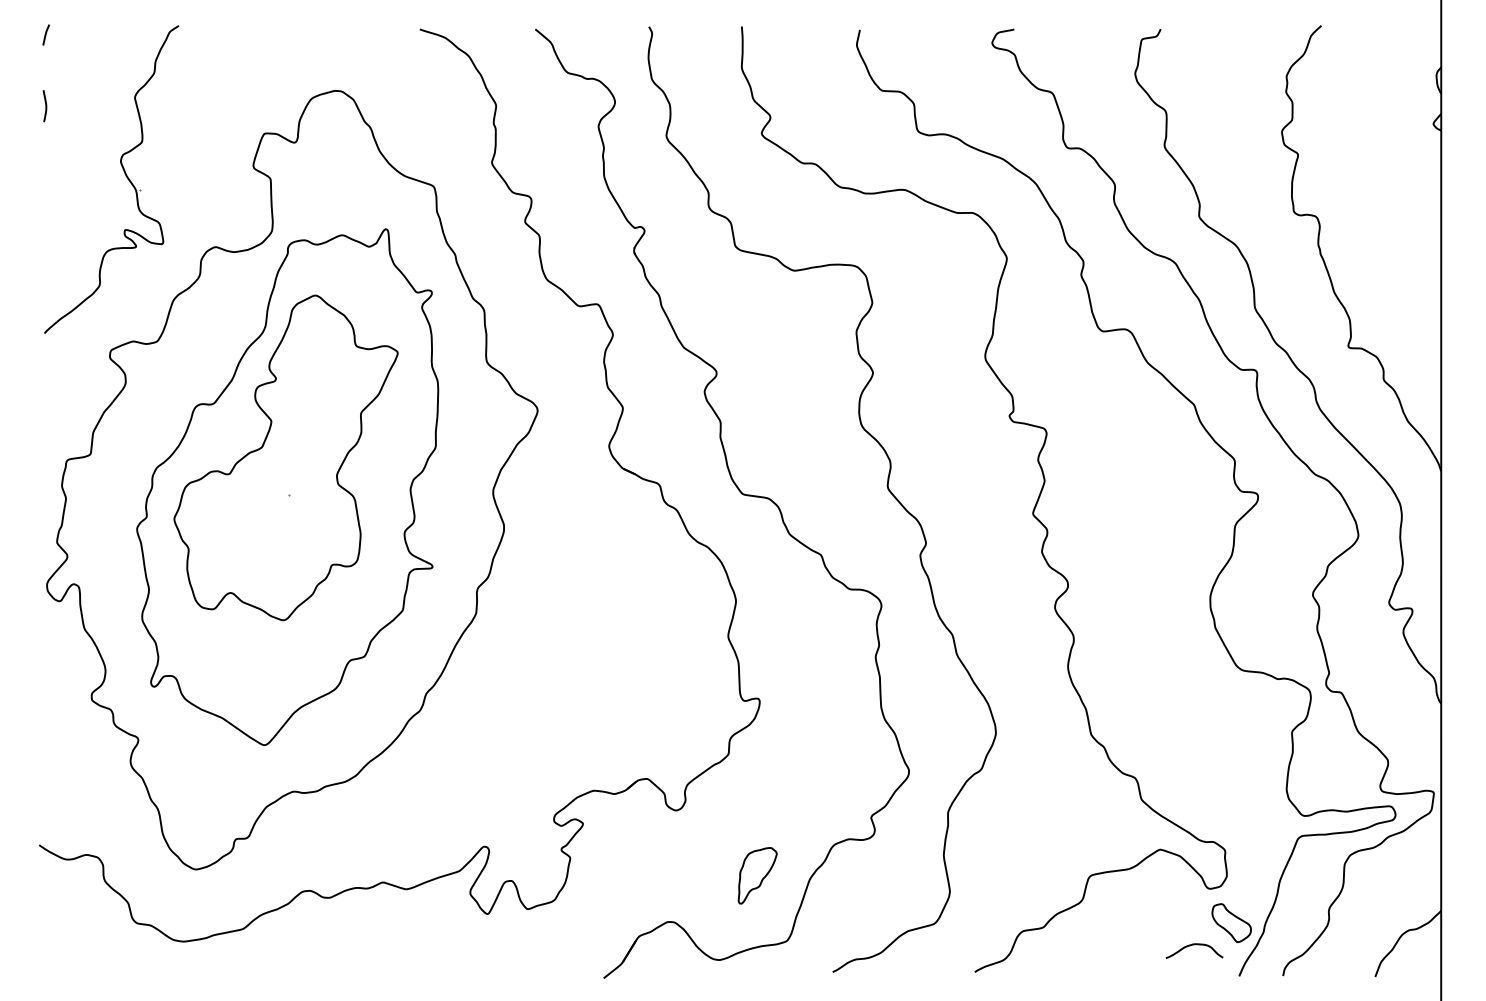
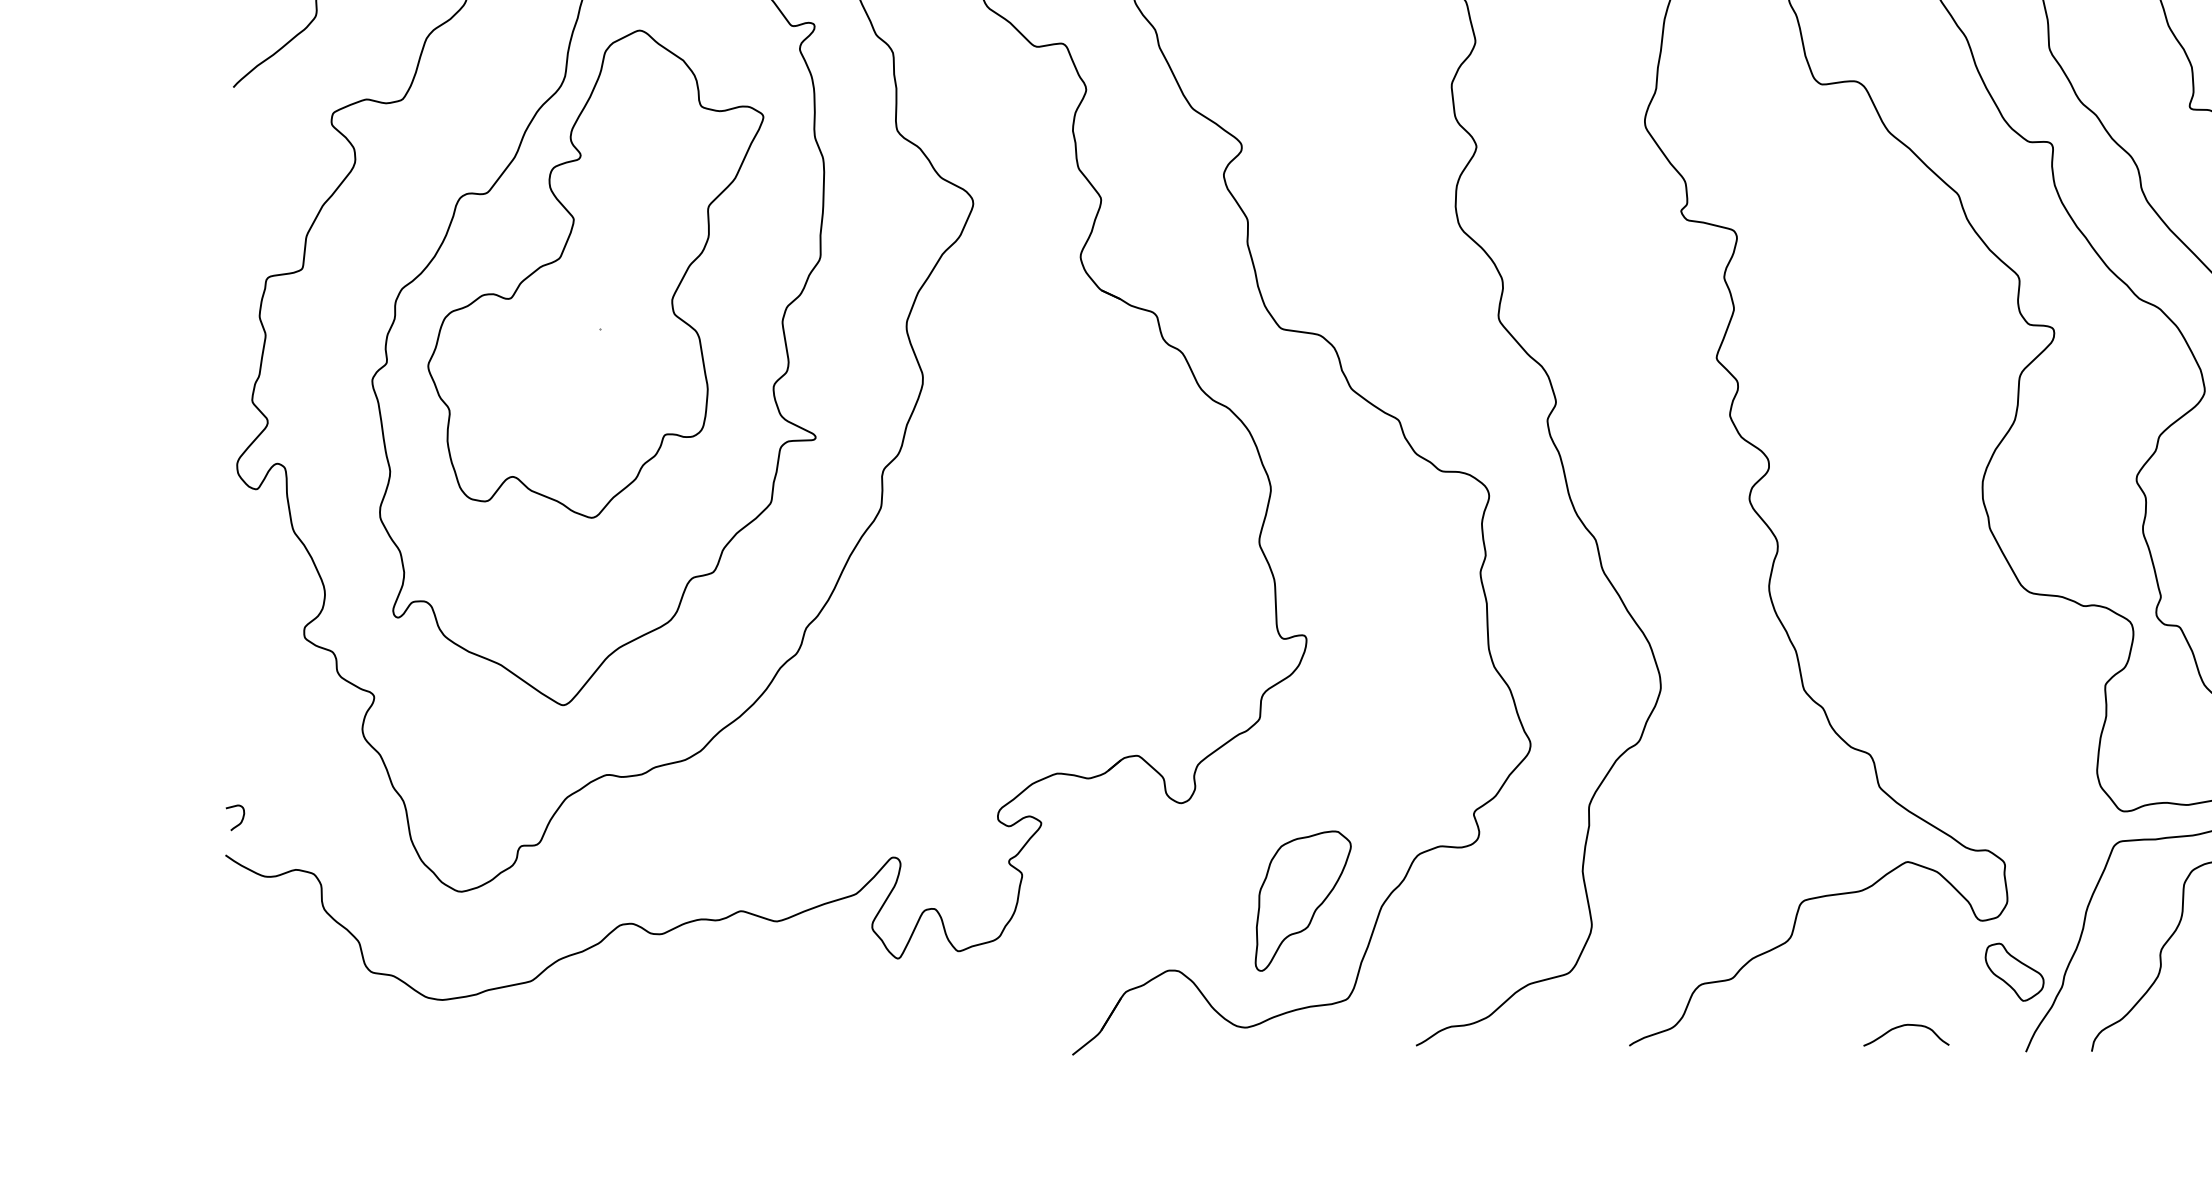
curve: (49, 821) -> (240, 819), added
part: (757, 875) -> (1303, 900), size x1.67
curve: (1194, 945) -> (1906, 1026), moved

